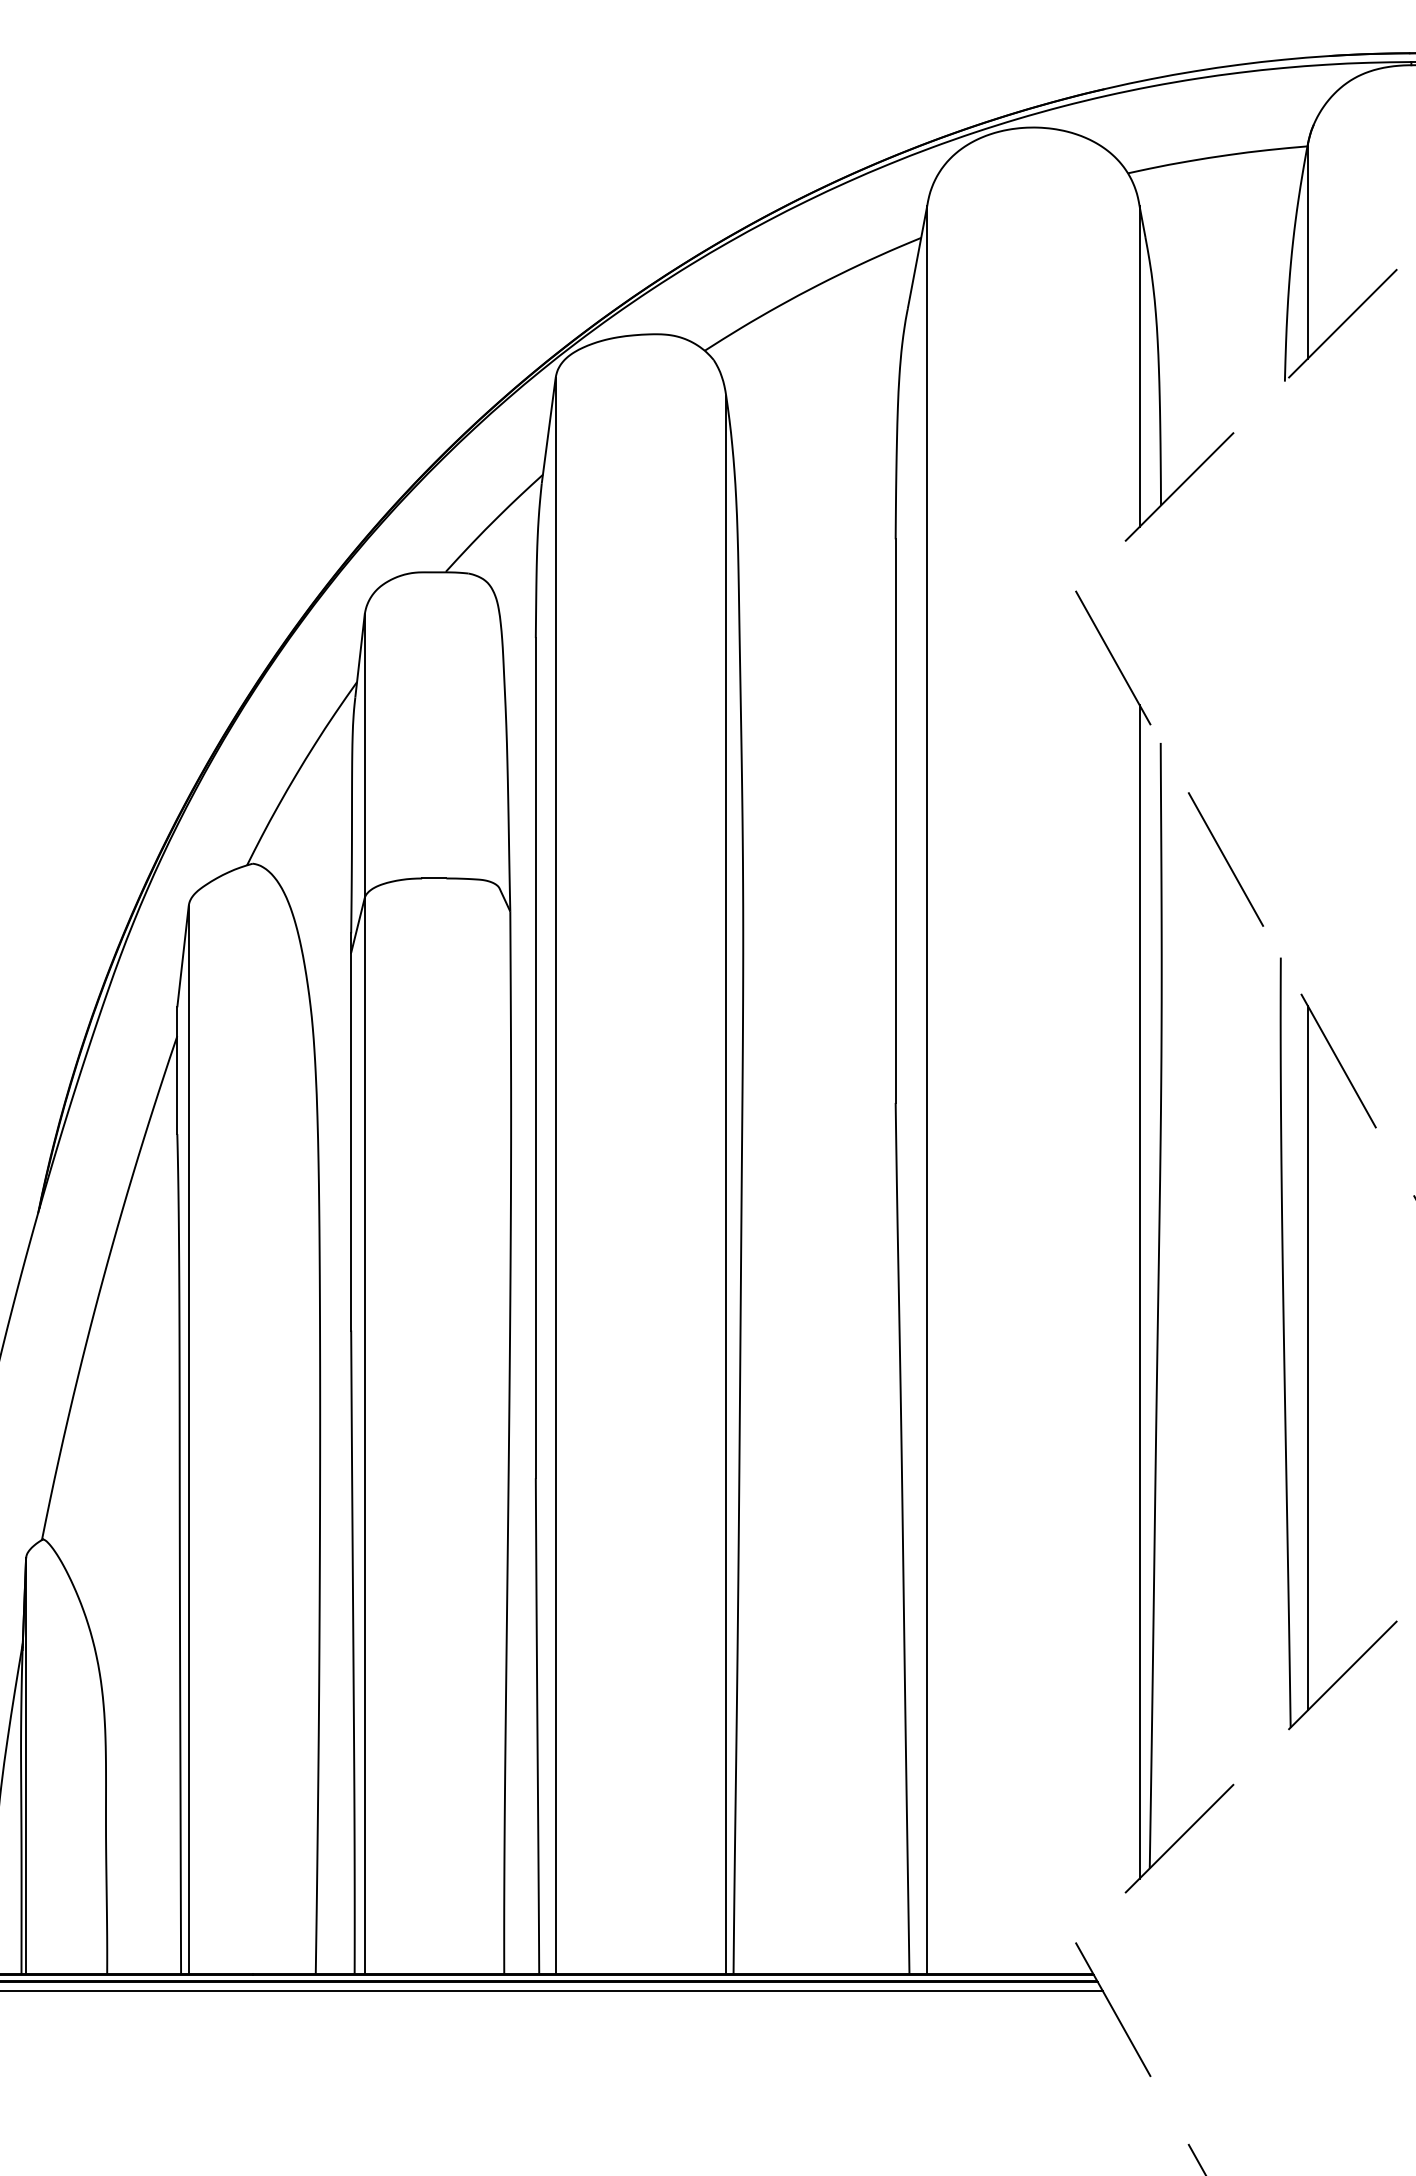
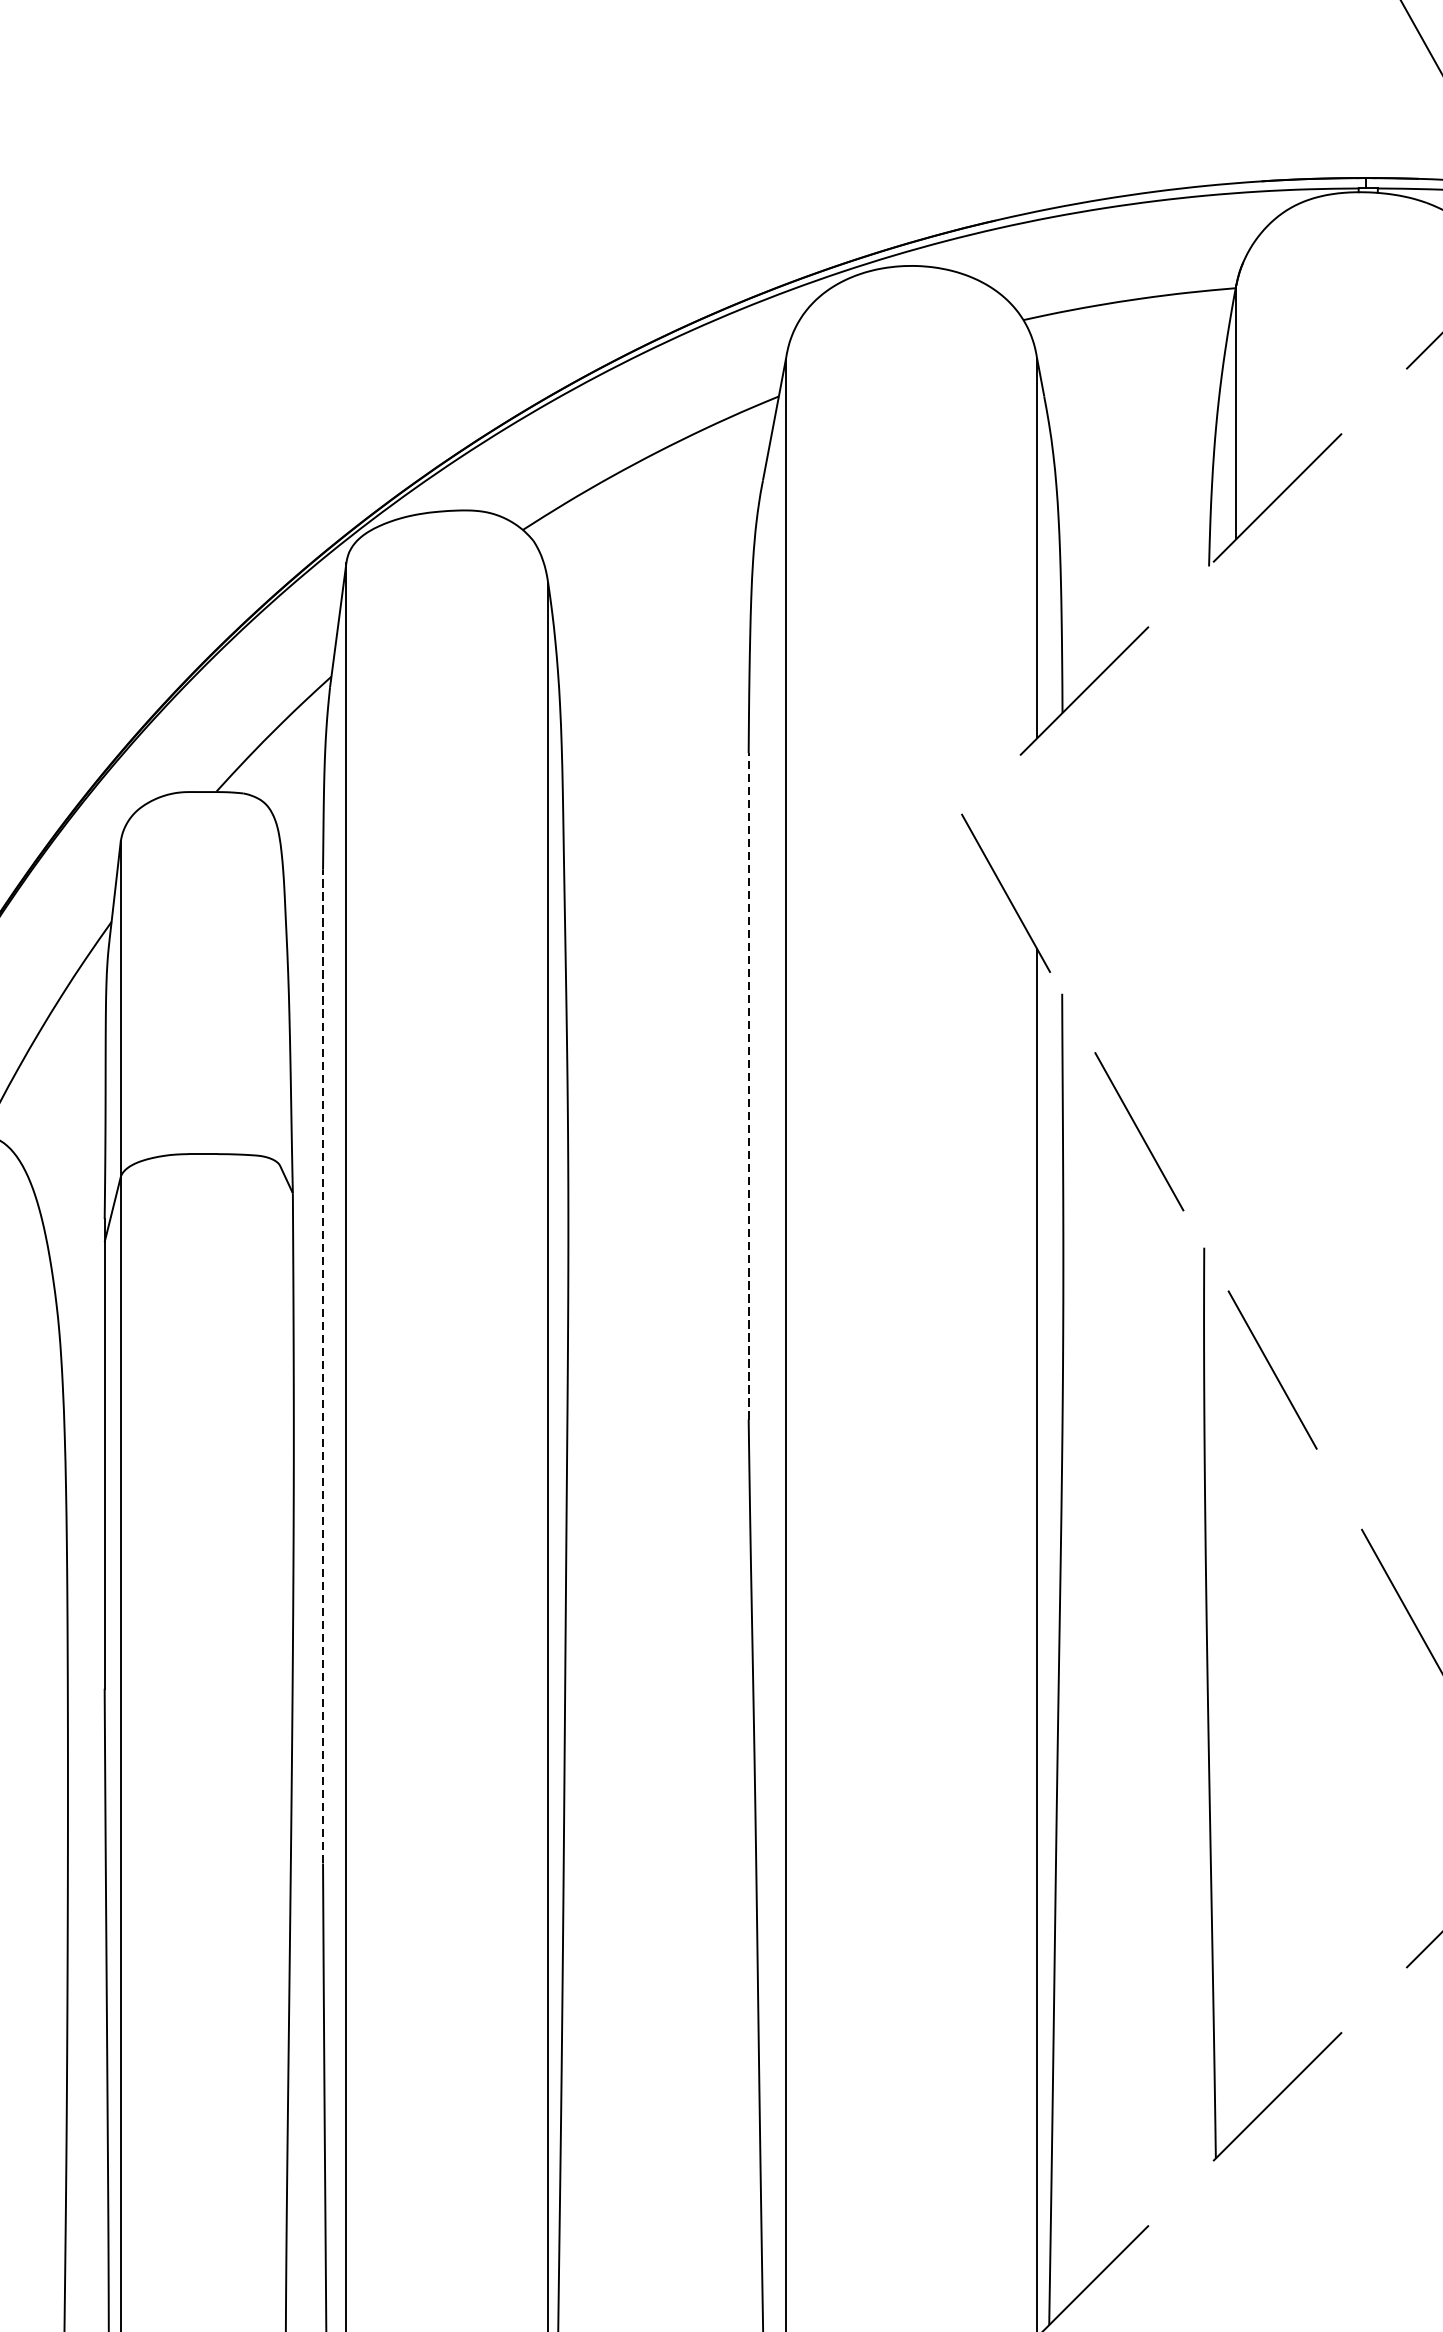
line: (895, 821) -> (748, 1086), solid -> dashed
line: (535, 1057) -> (322, 1365), solid -> dashed
line: (1307, 1358) -> (1235, 1721), removed

